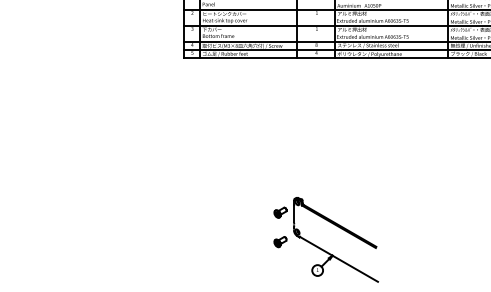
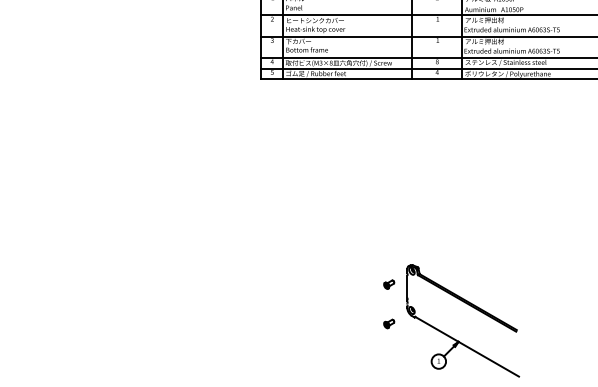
part: (279, 212) -> (388, 284), size x0.62
part: (279, 242) -> (388, 324), size x0.62

